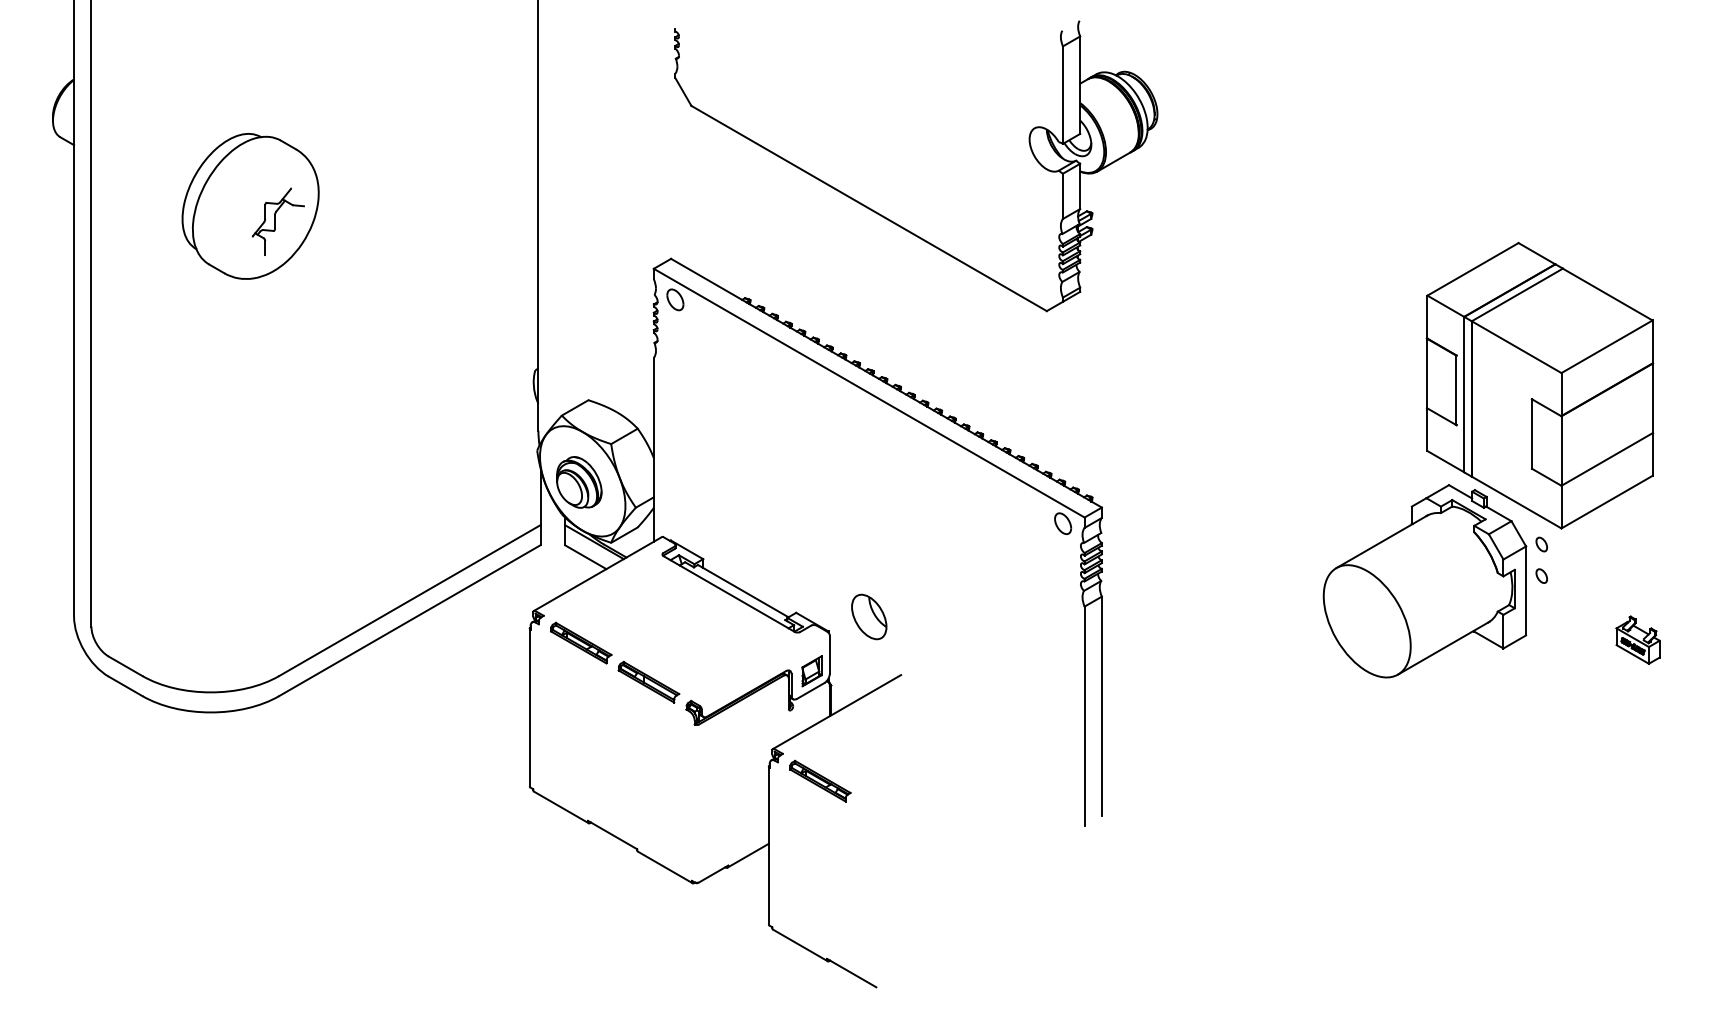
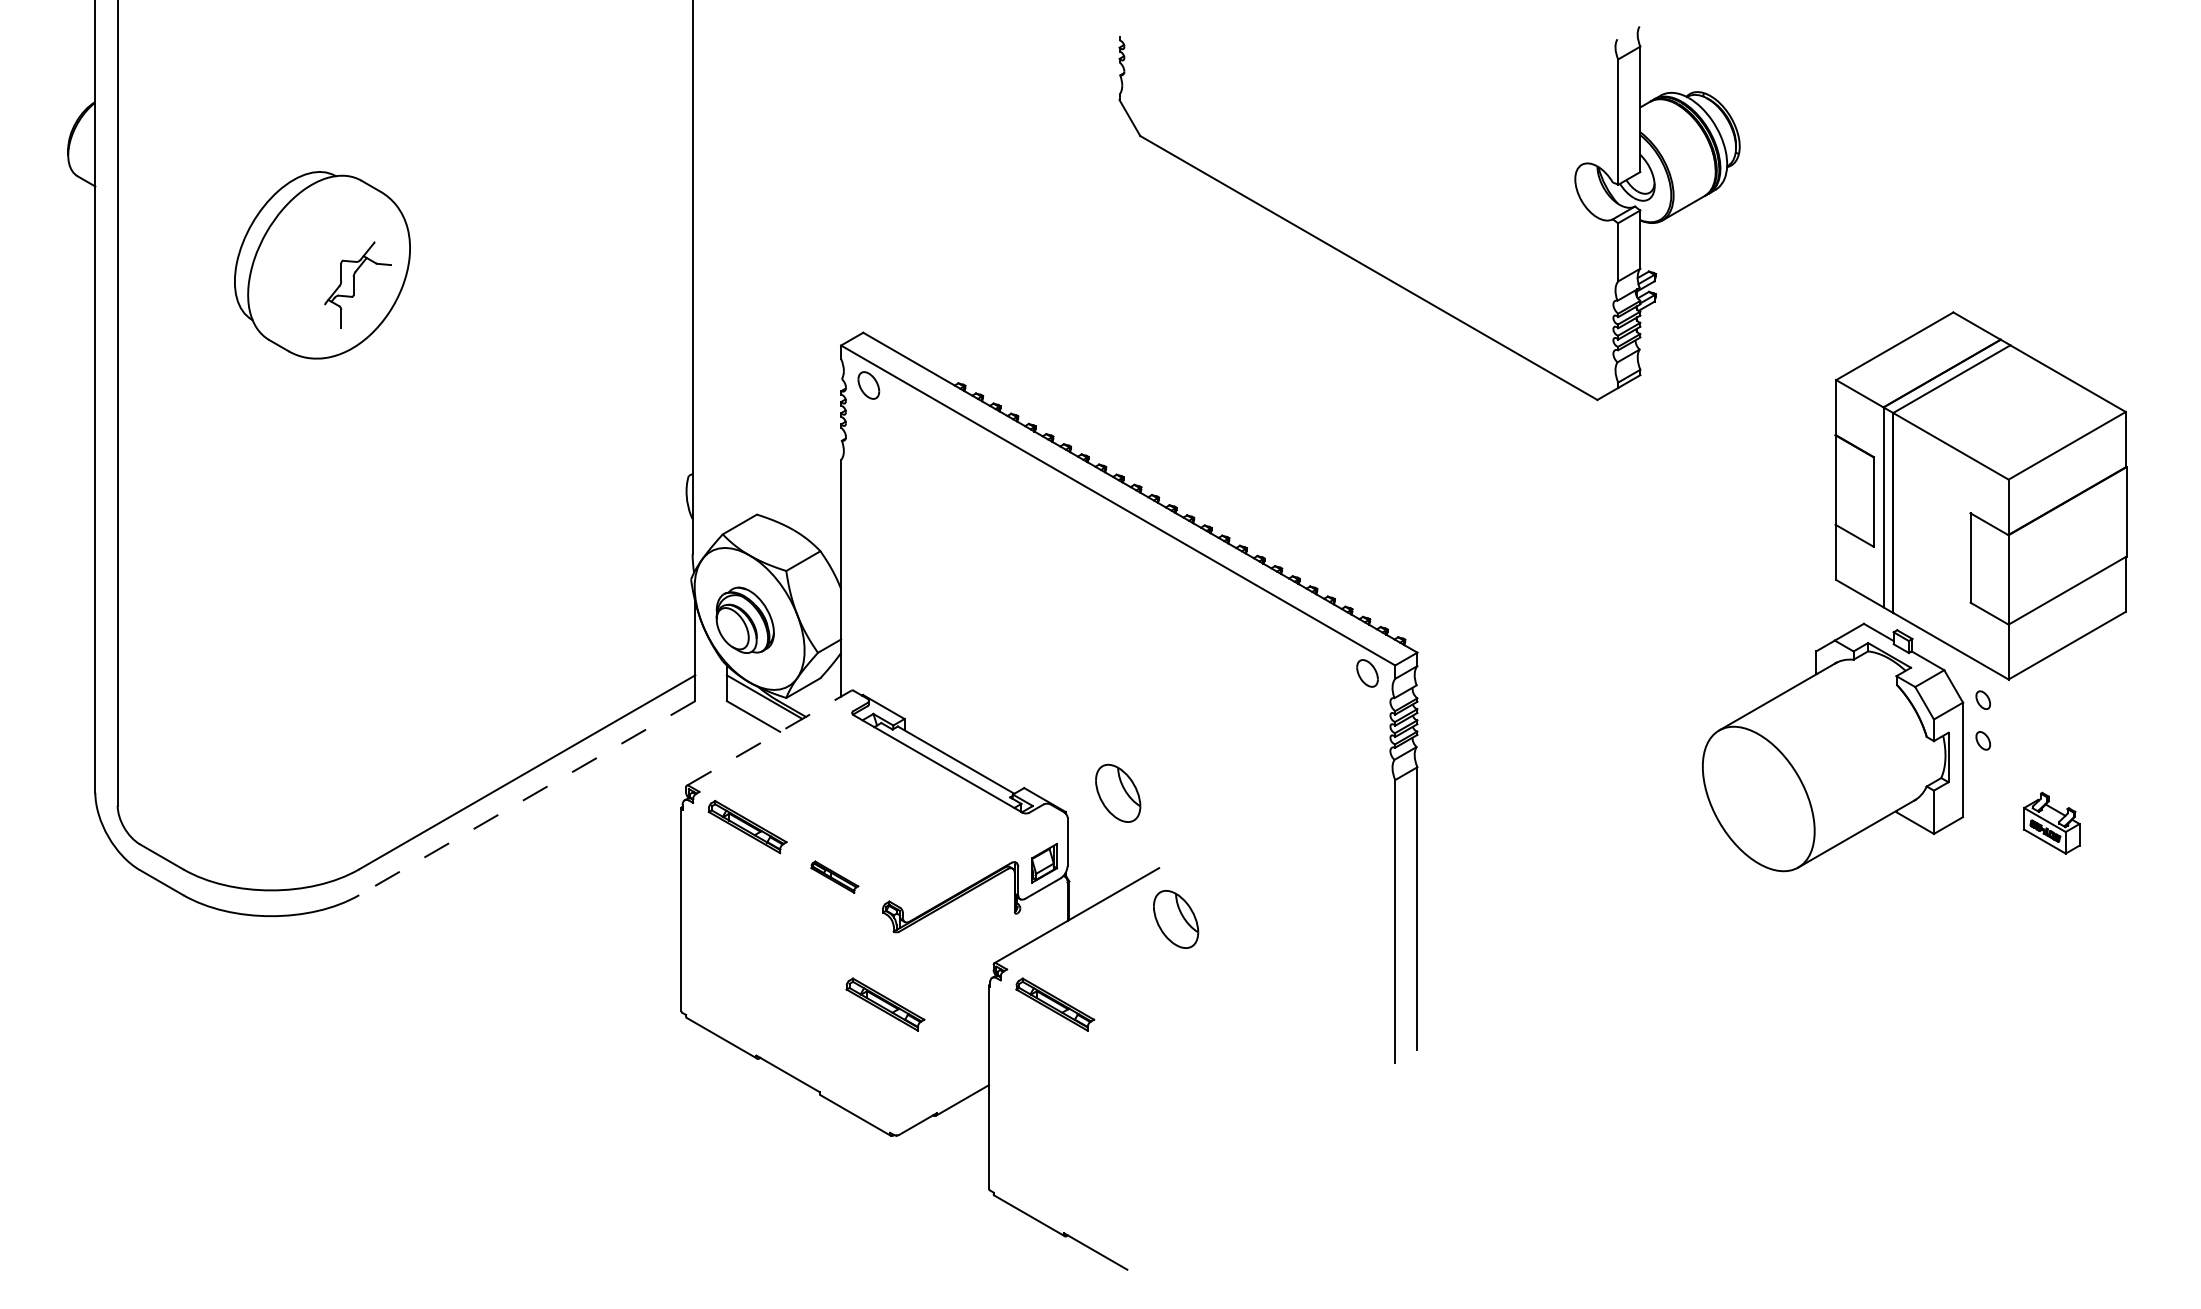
part: (885, 216) -> (1389, 278), moved
line: (597, 573) -> (768, 737), solid -> dashed
line: (409, 620) -> (526, 797), solid -> dashed
part: (1637, 639) -> (2051, 822), moved
part: (648, 681) -> (834, 876), size x0.6
part: (914, 714) -> (1176, 918), added
part: (688, 780) -> (885, 1003), added

